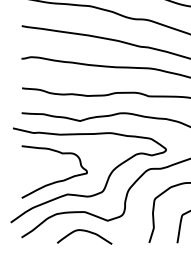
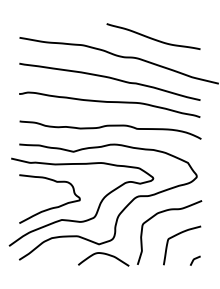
curve: (84, 231) -> (103, 254), moved

